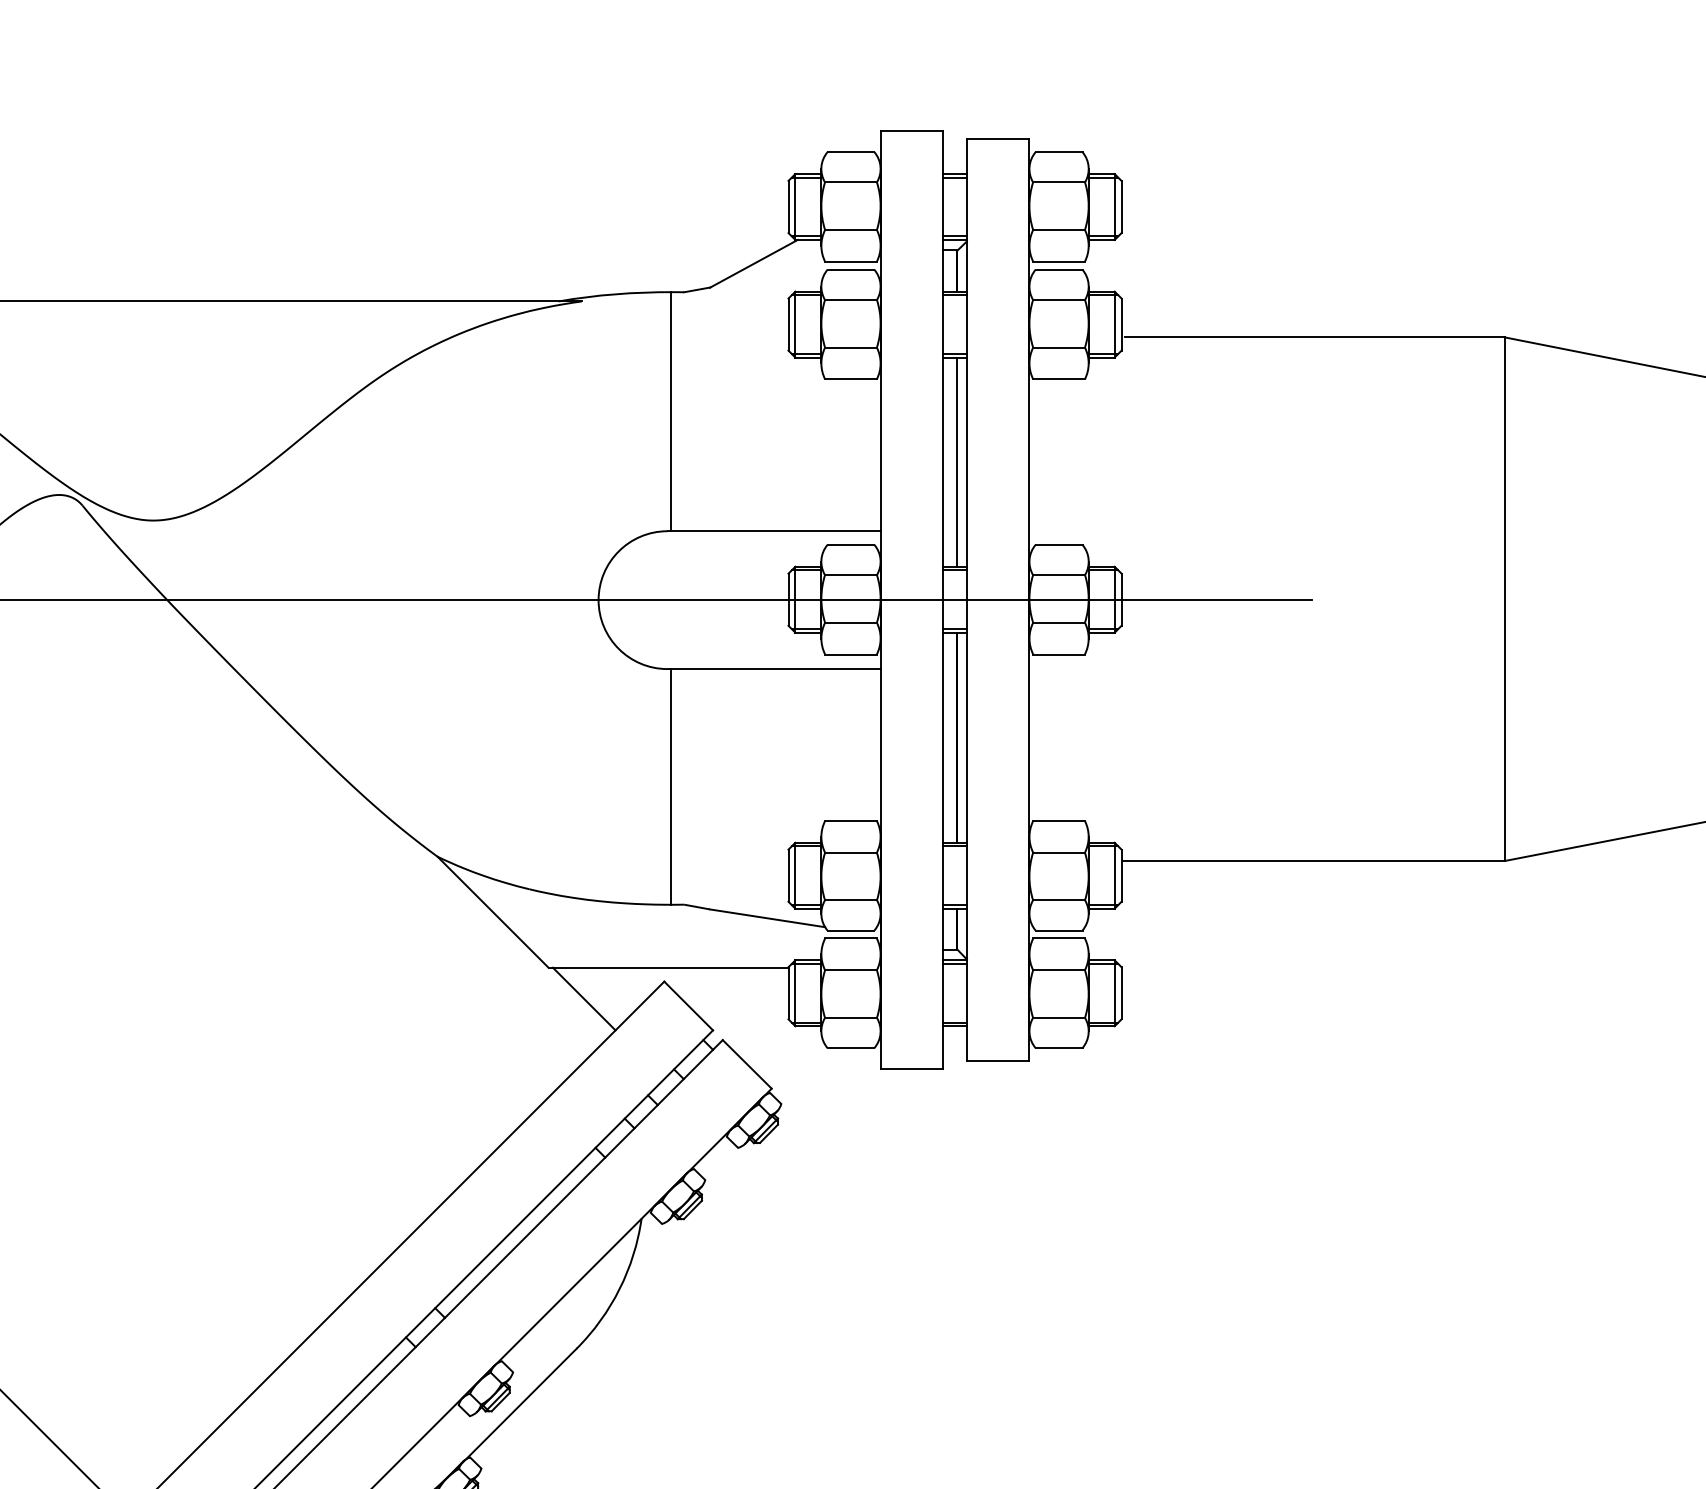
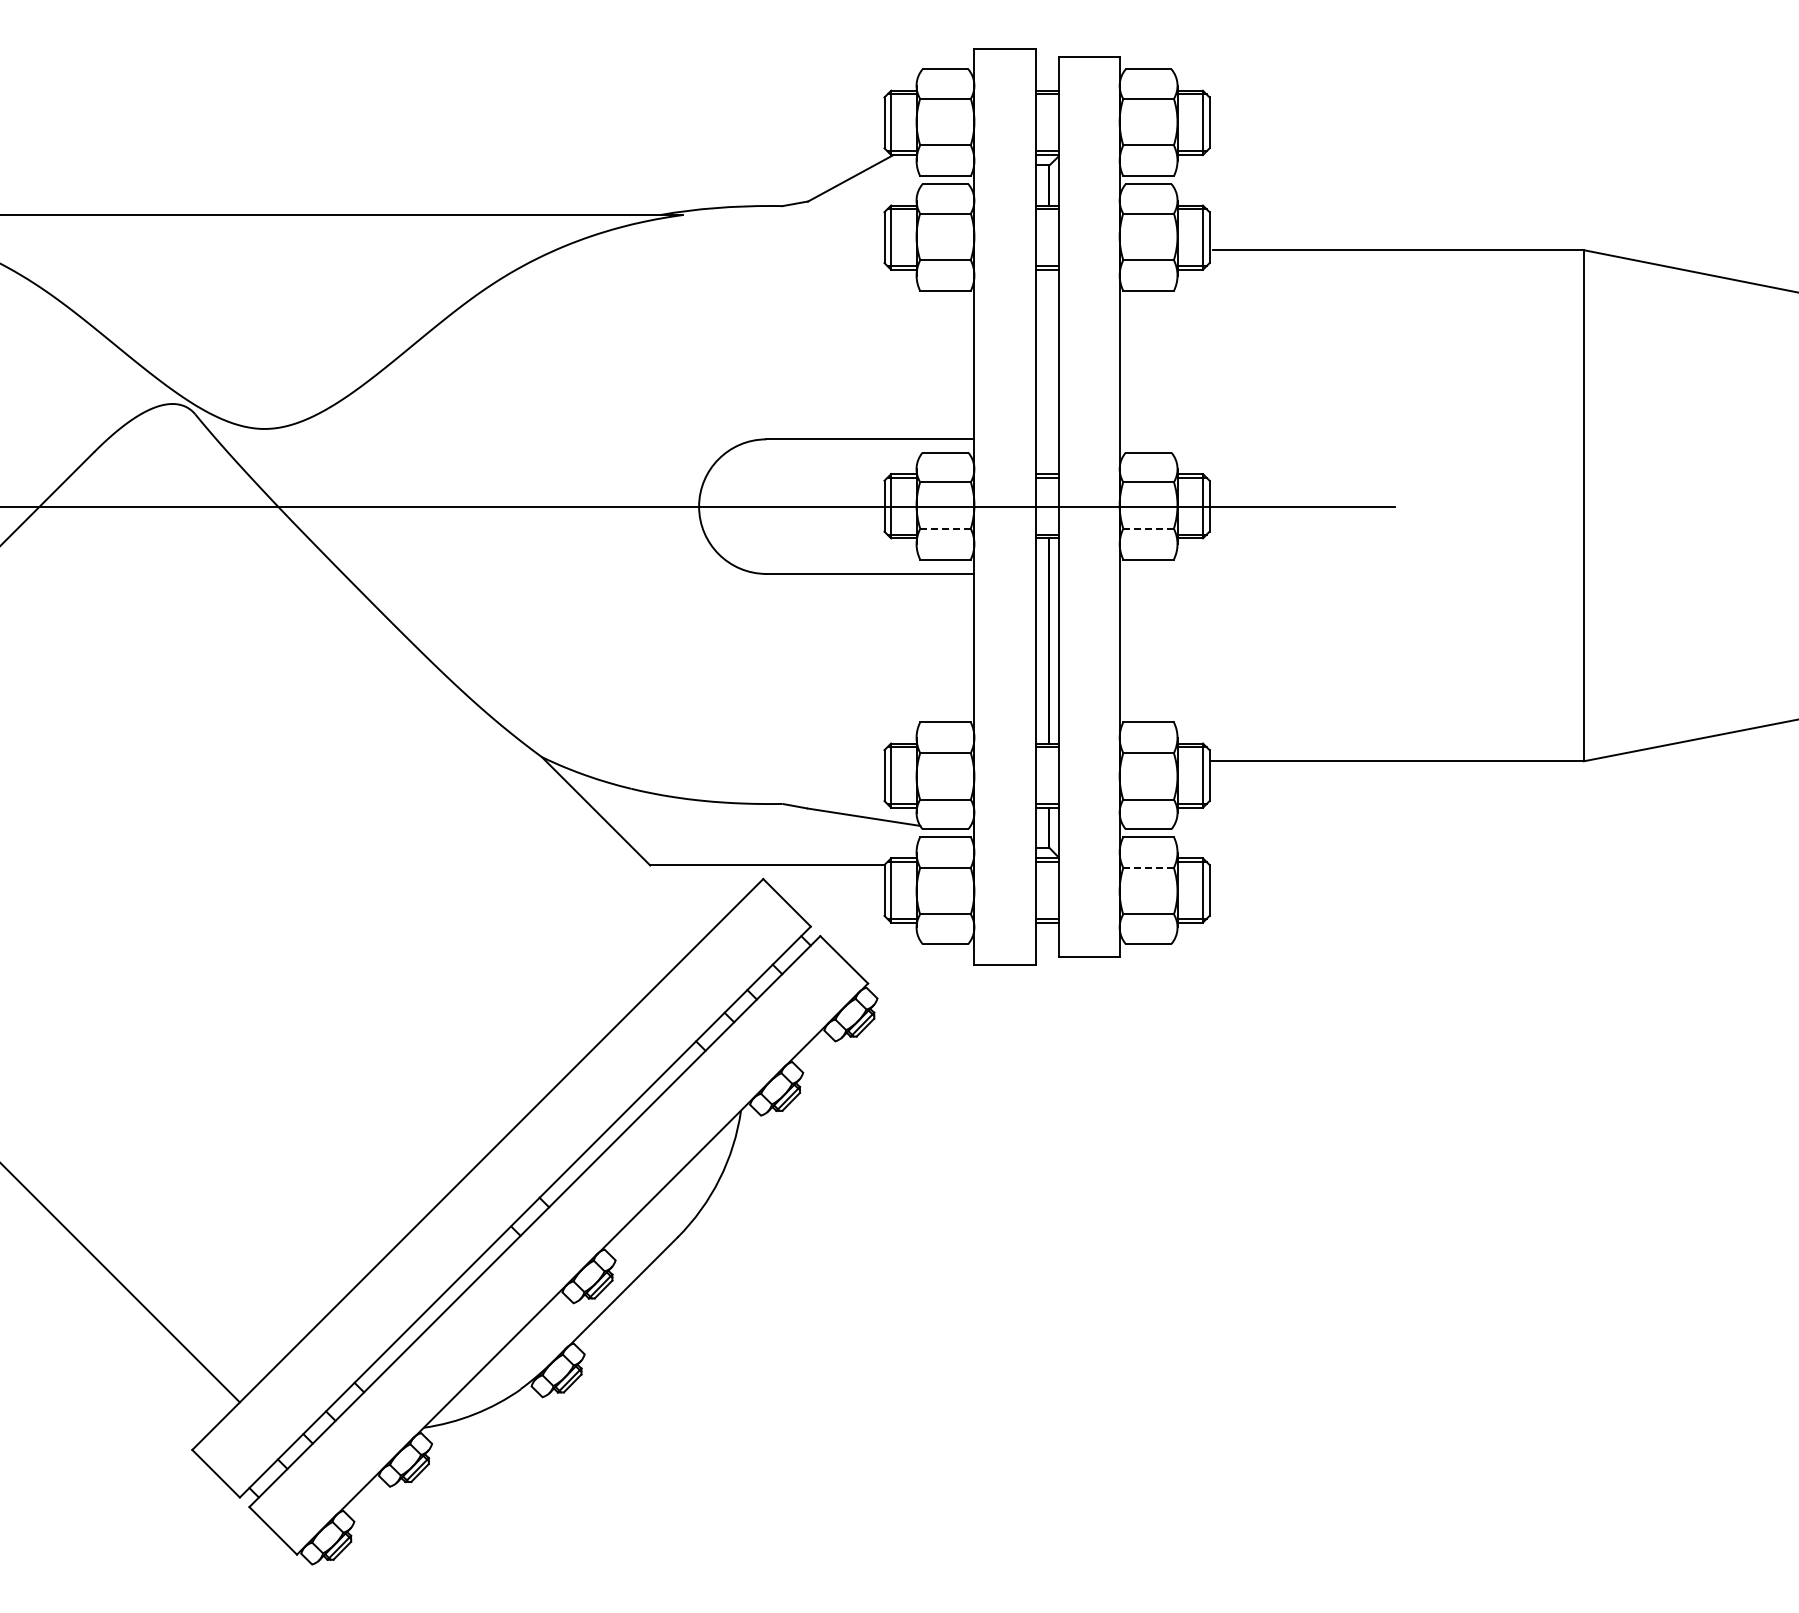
line: (670, 411) -> (769, 322), removed
line: (956, 461) -> (1048, 371), removed
line: (852, 622) -> (946, 528), solid -> dashed
line: (1058, 622) -> (1148, 528), solid -> dashed
line: (670, 786) -> (769, 688), removed
line: (1058, 969) -> (1148, 867), solid -> dashed
line: (583, 998) -> (684, 895), removed

